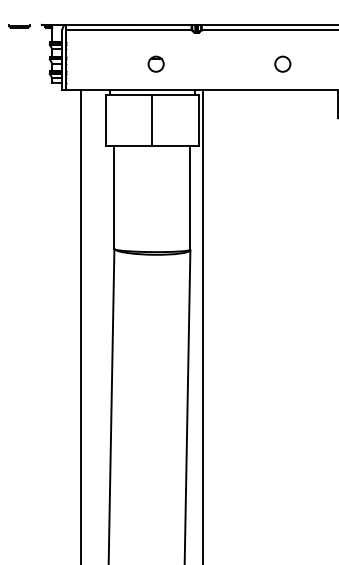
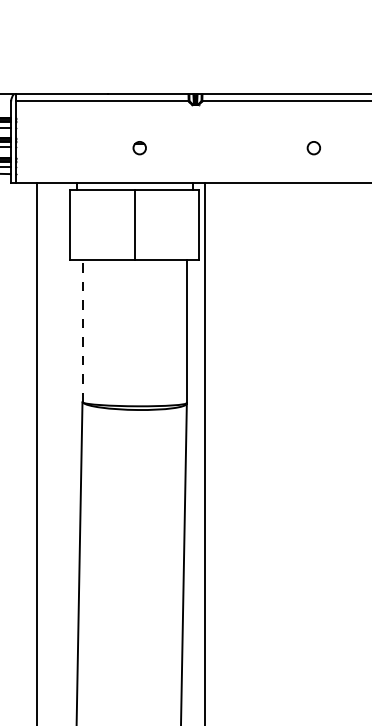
circle: (155, 63) -> (138, 147), size x0.6
circle: (282, 63) -> (313, 147), size x0.6
line: (114, 197) -> (82, 331), solid -> dashed

